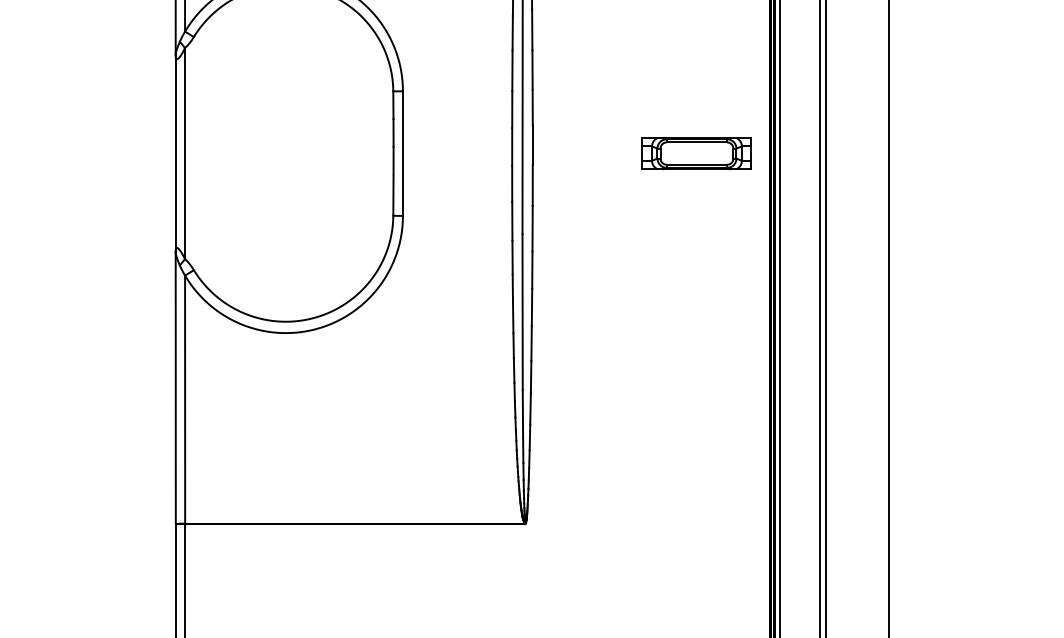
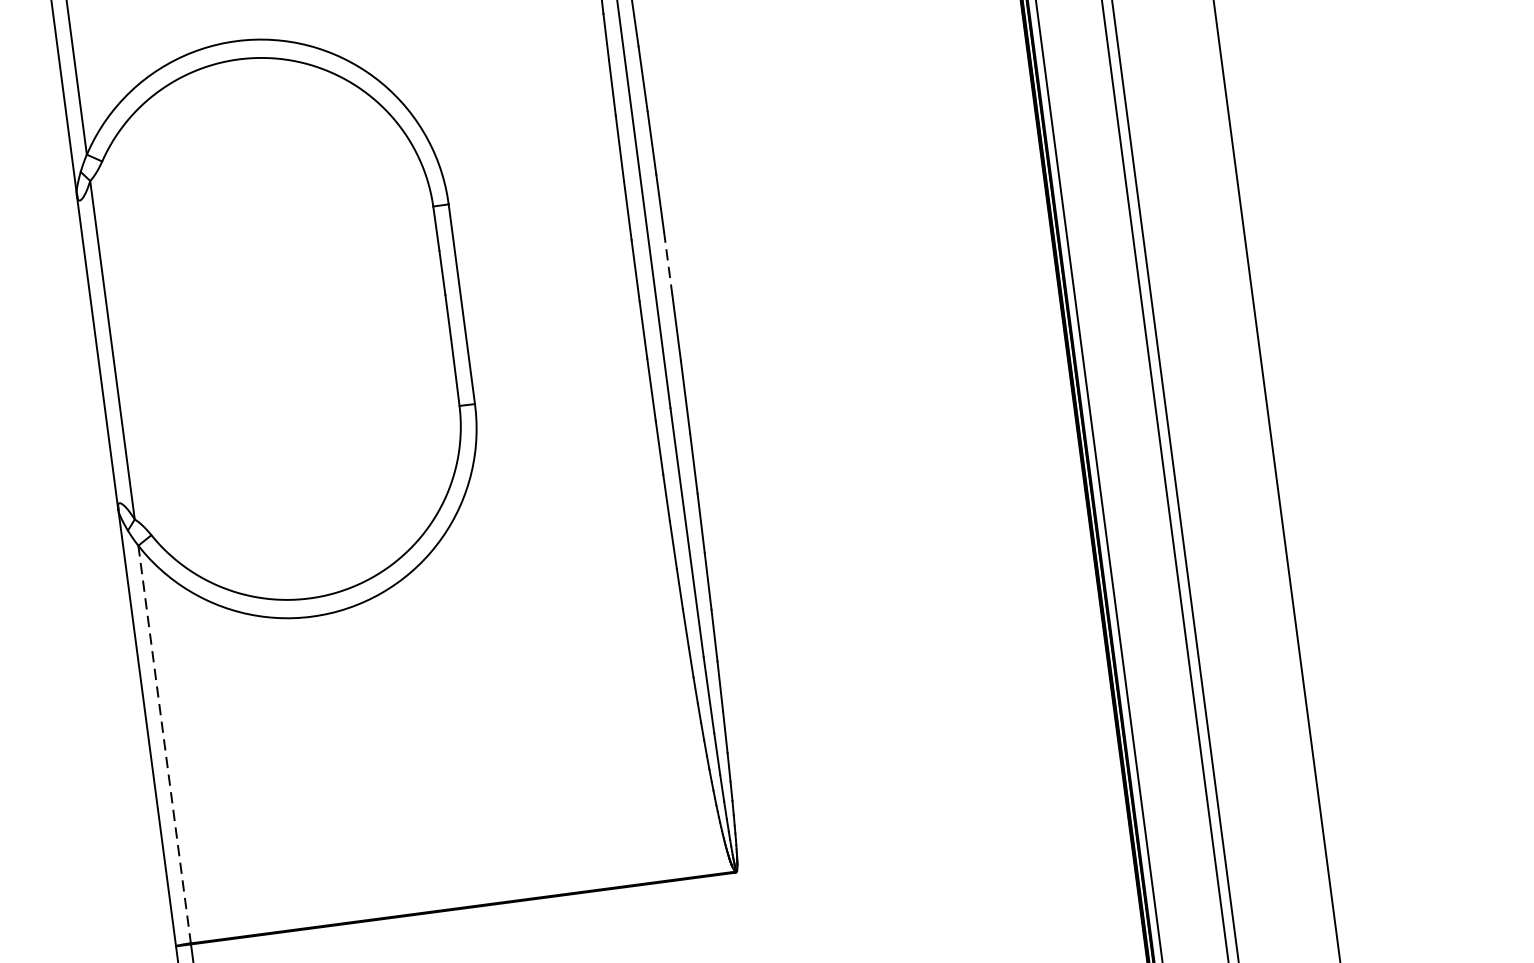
line: (532, 145) -> (667, 263), solid -> dashed
part: (696, 153) -> (932, 242), removed
line: (185, 399) -> (165, 744), solid -> dashed

